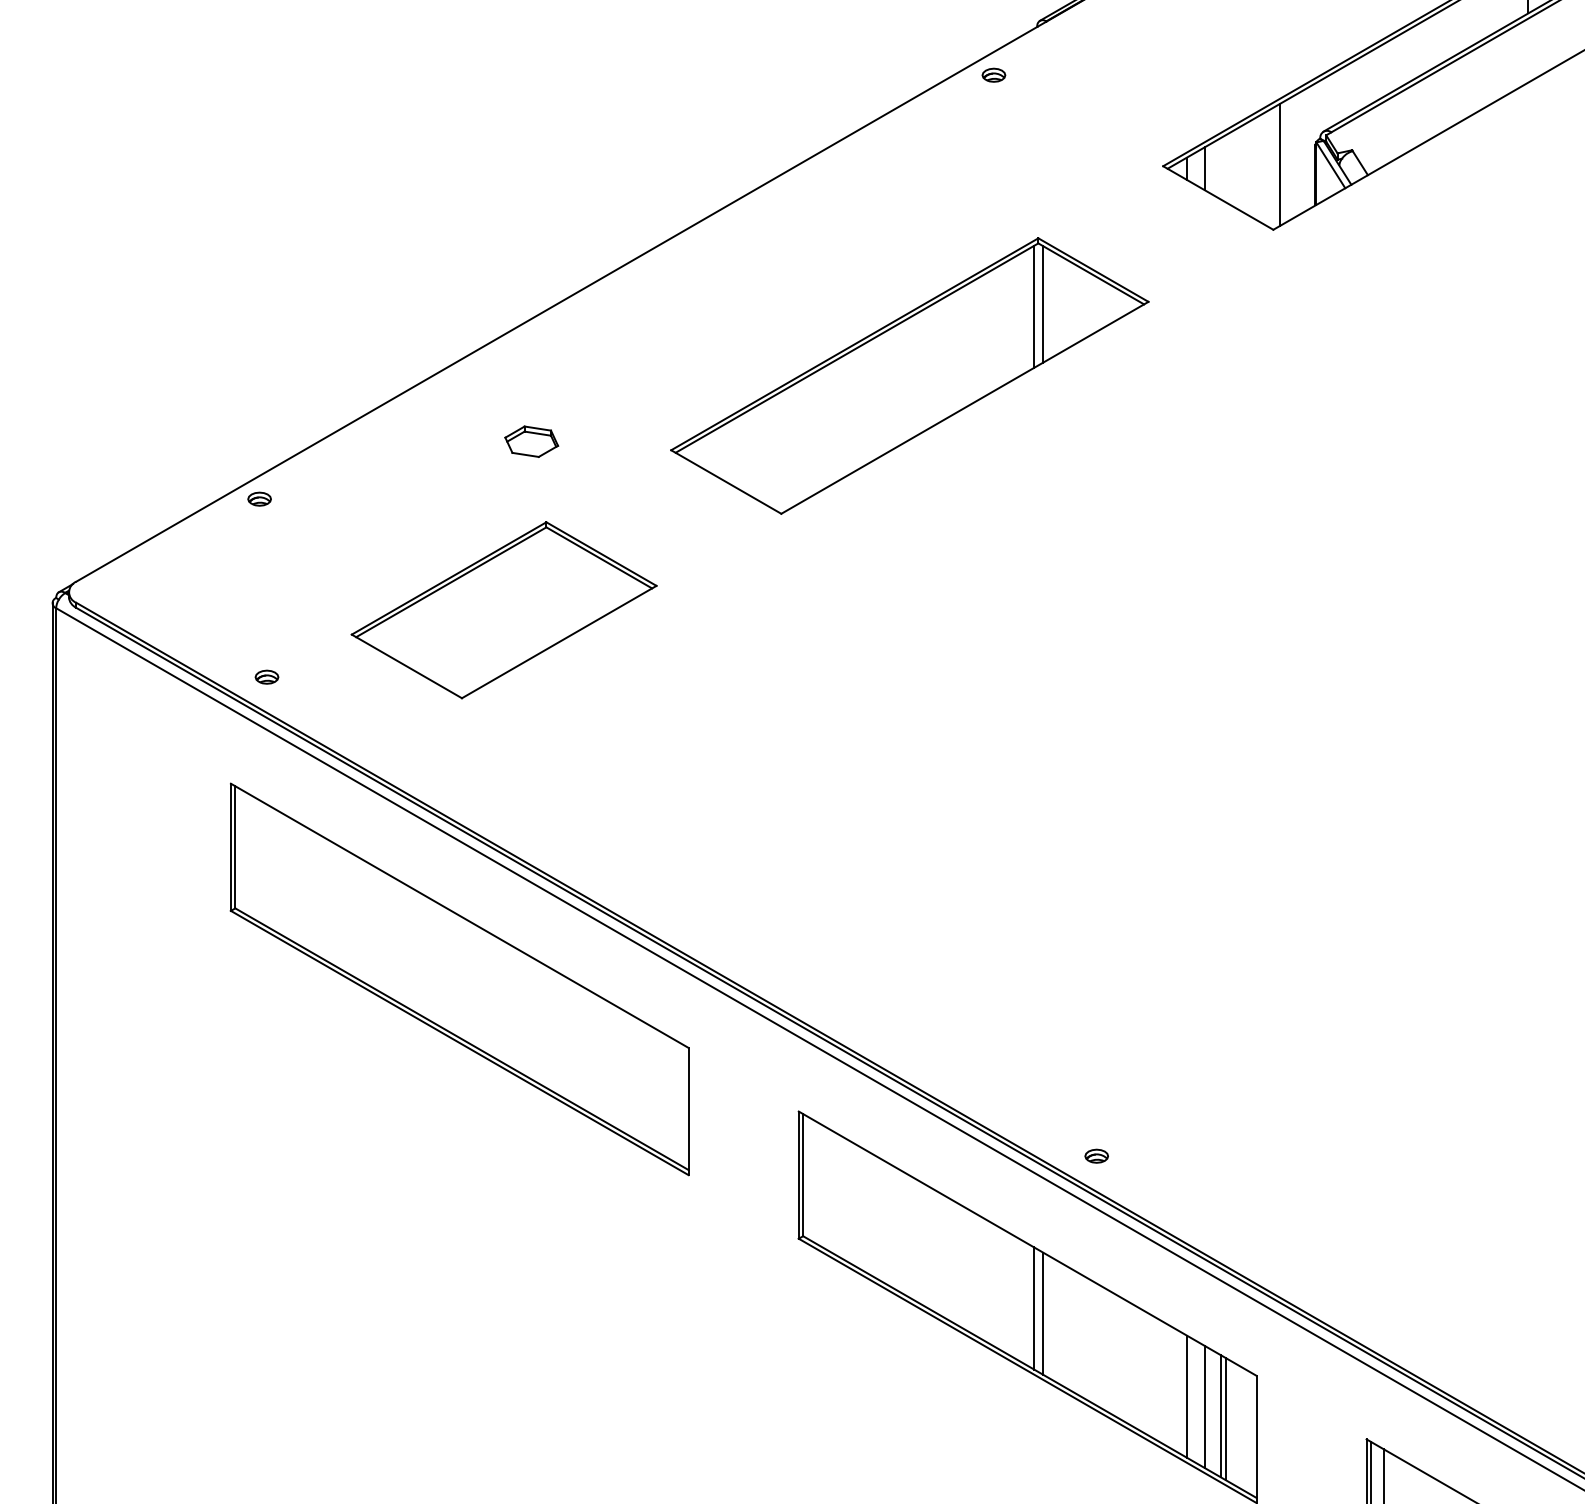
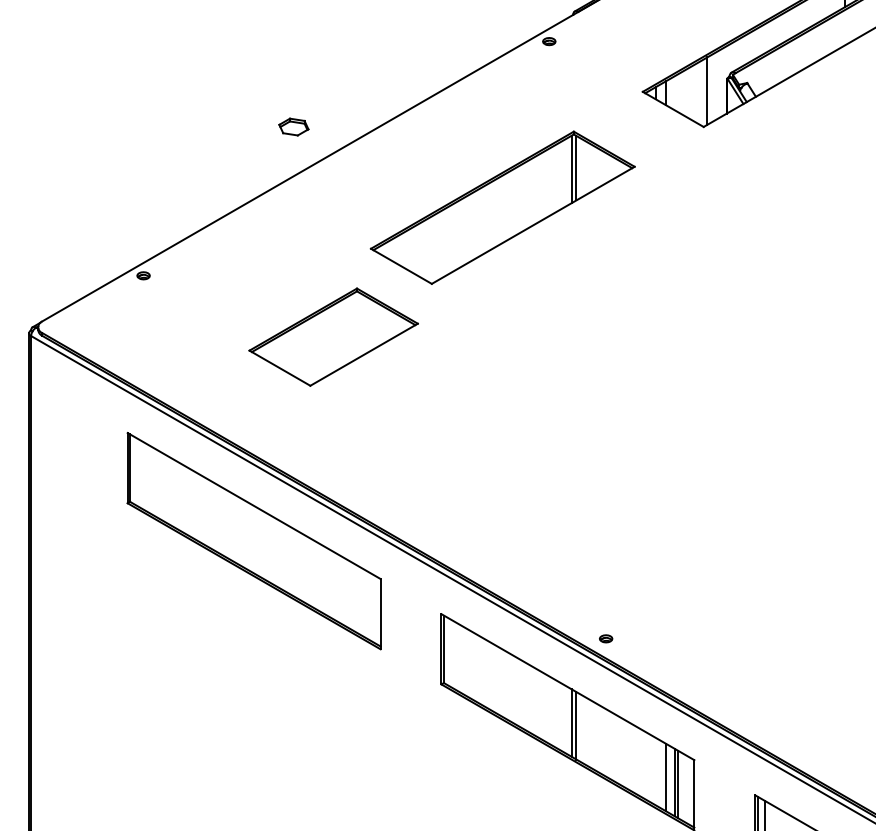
part: (530, 440) -> (293, 126), moved
part: (503, 609) -> (333, 336), moved
part: (266, 675) -> (147, 373), removed
line: (1186, 1396) -> (655, 771), removed

